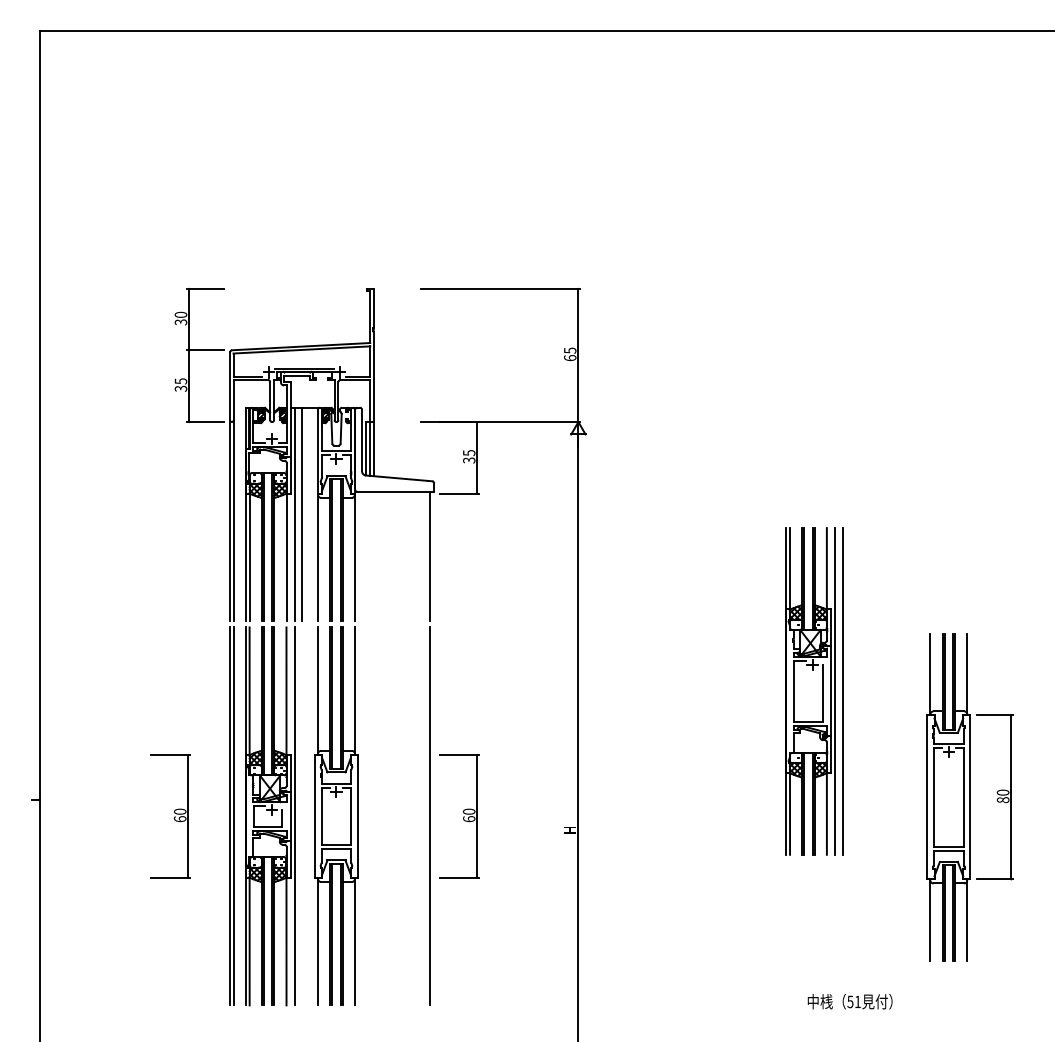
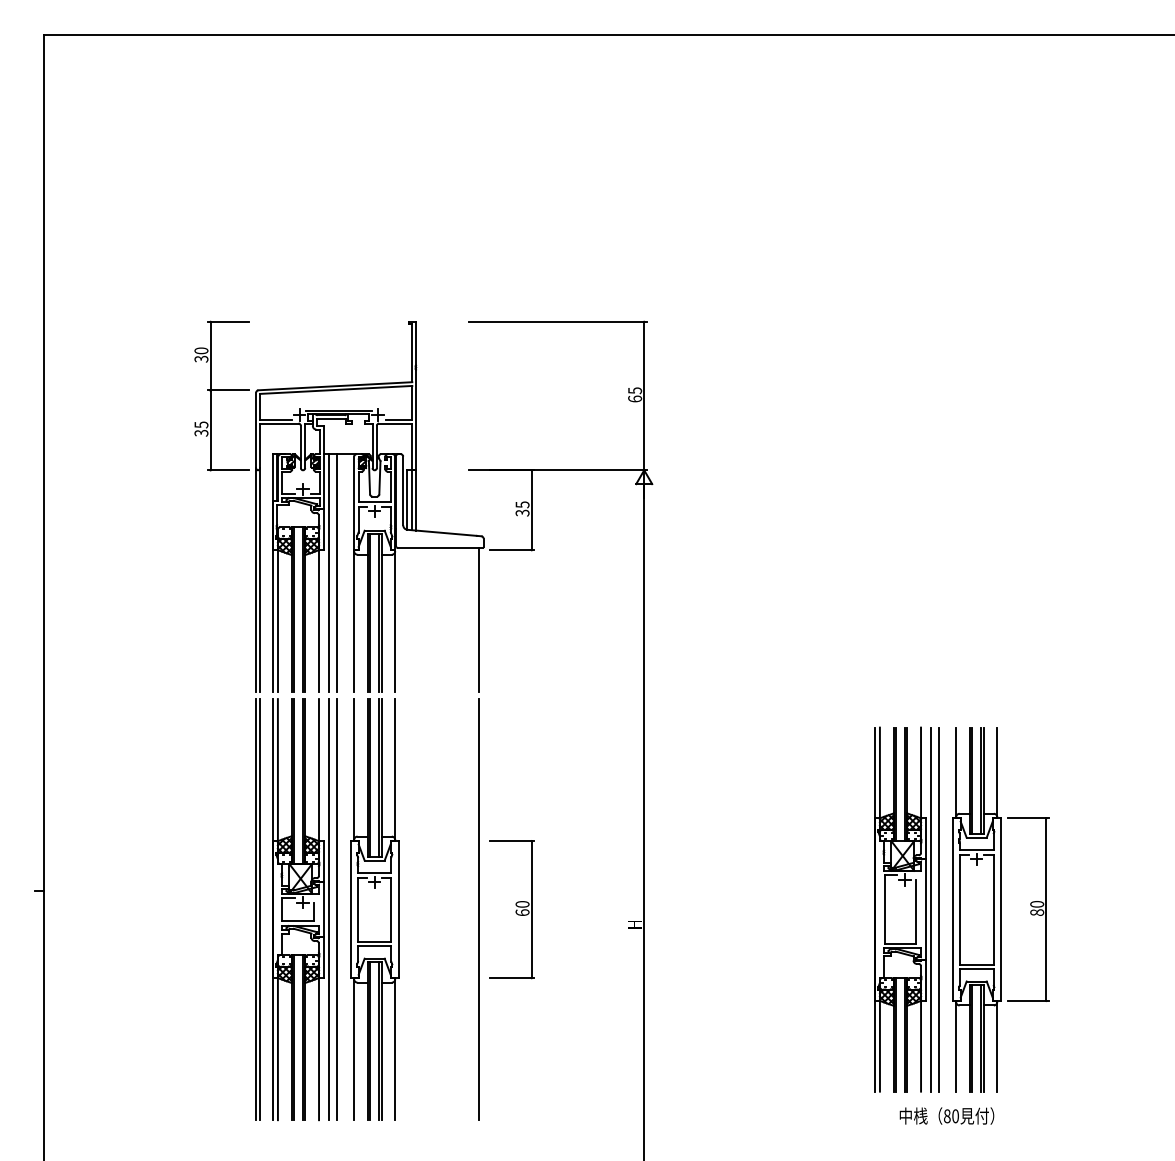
part: (814, 691) -> (907, 909), moved
part: (969, 797) -> (999, 909), moved
part: (170, 816) -> (189, 909), removed
line: (302, 816) -> (336, 909), added
text: (853, 1001) -> (950, 1115), 51 -> 80

